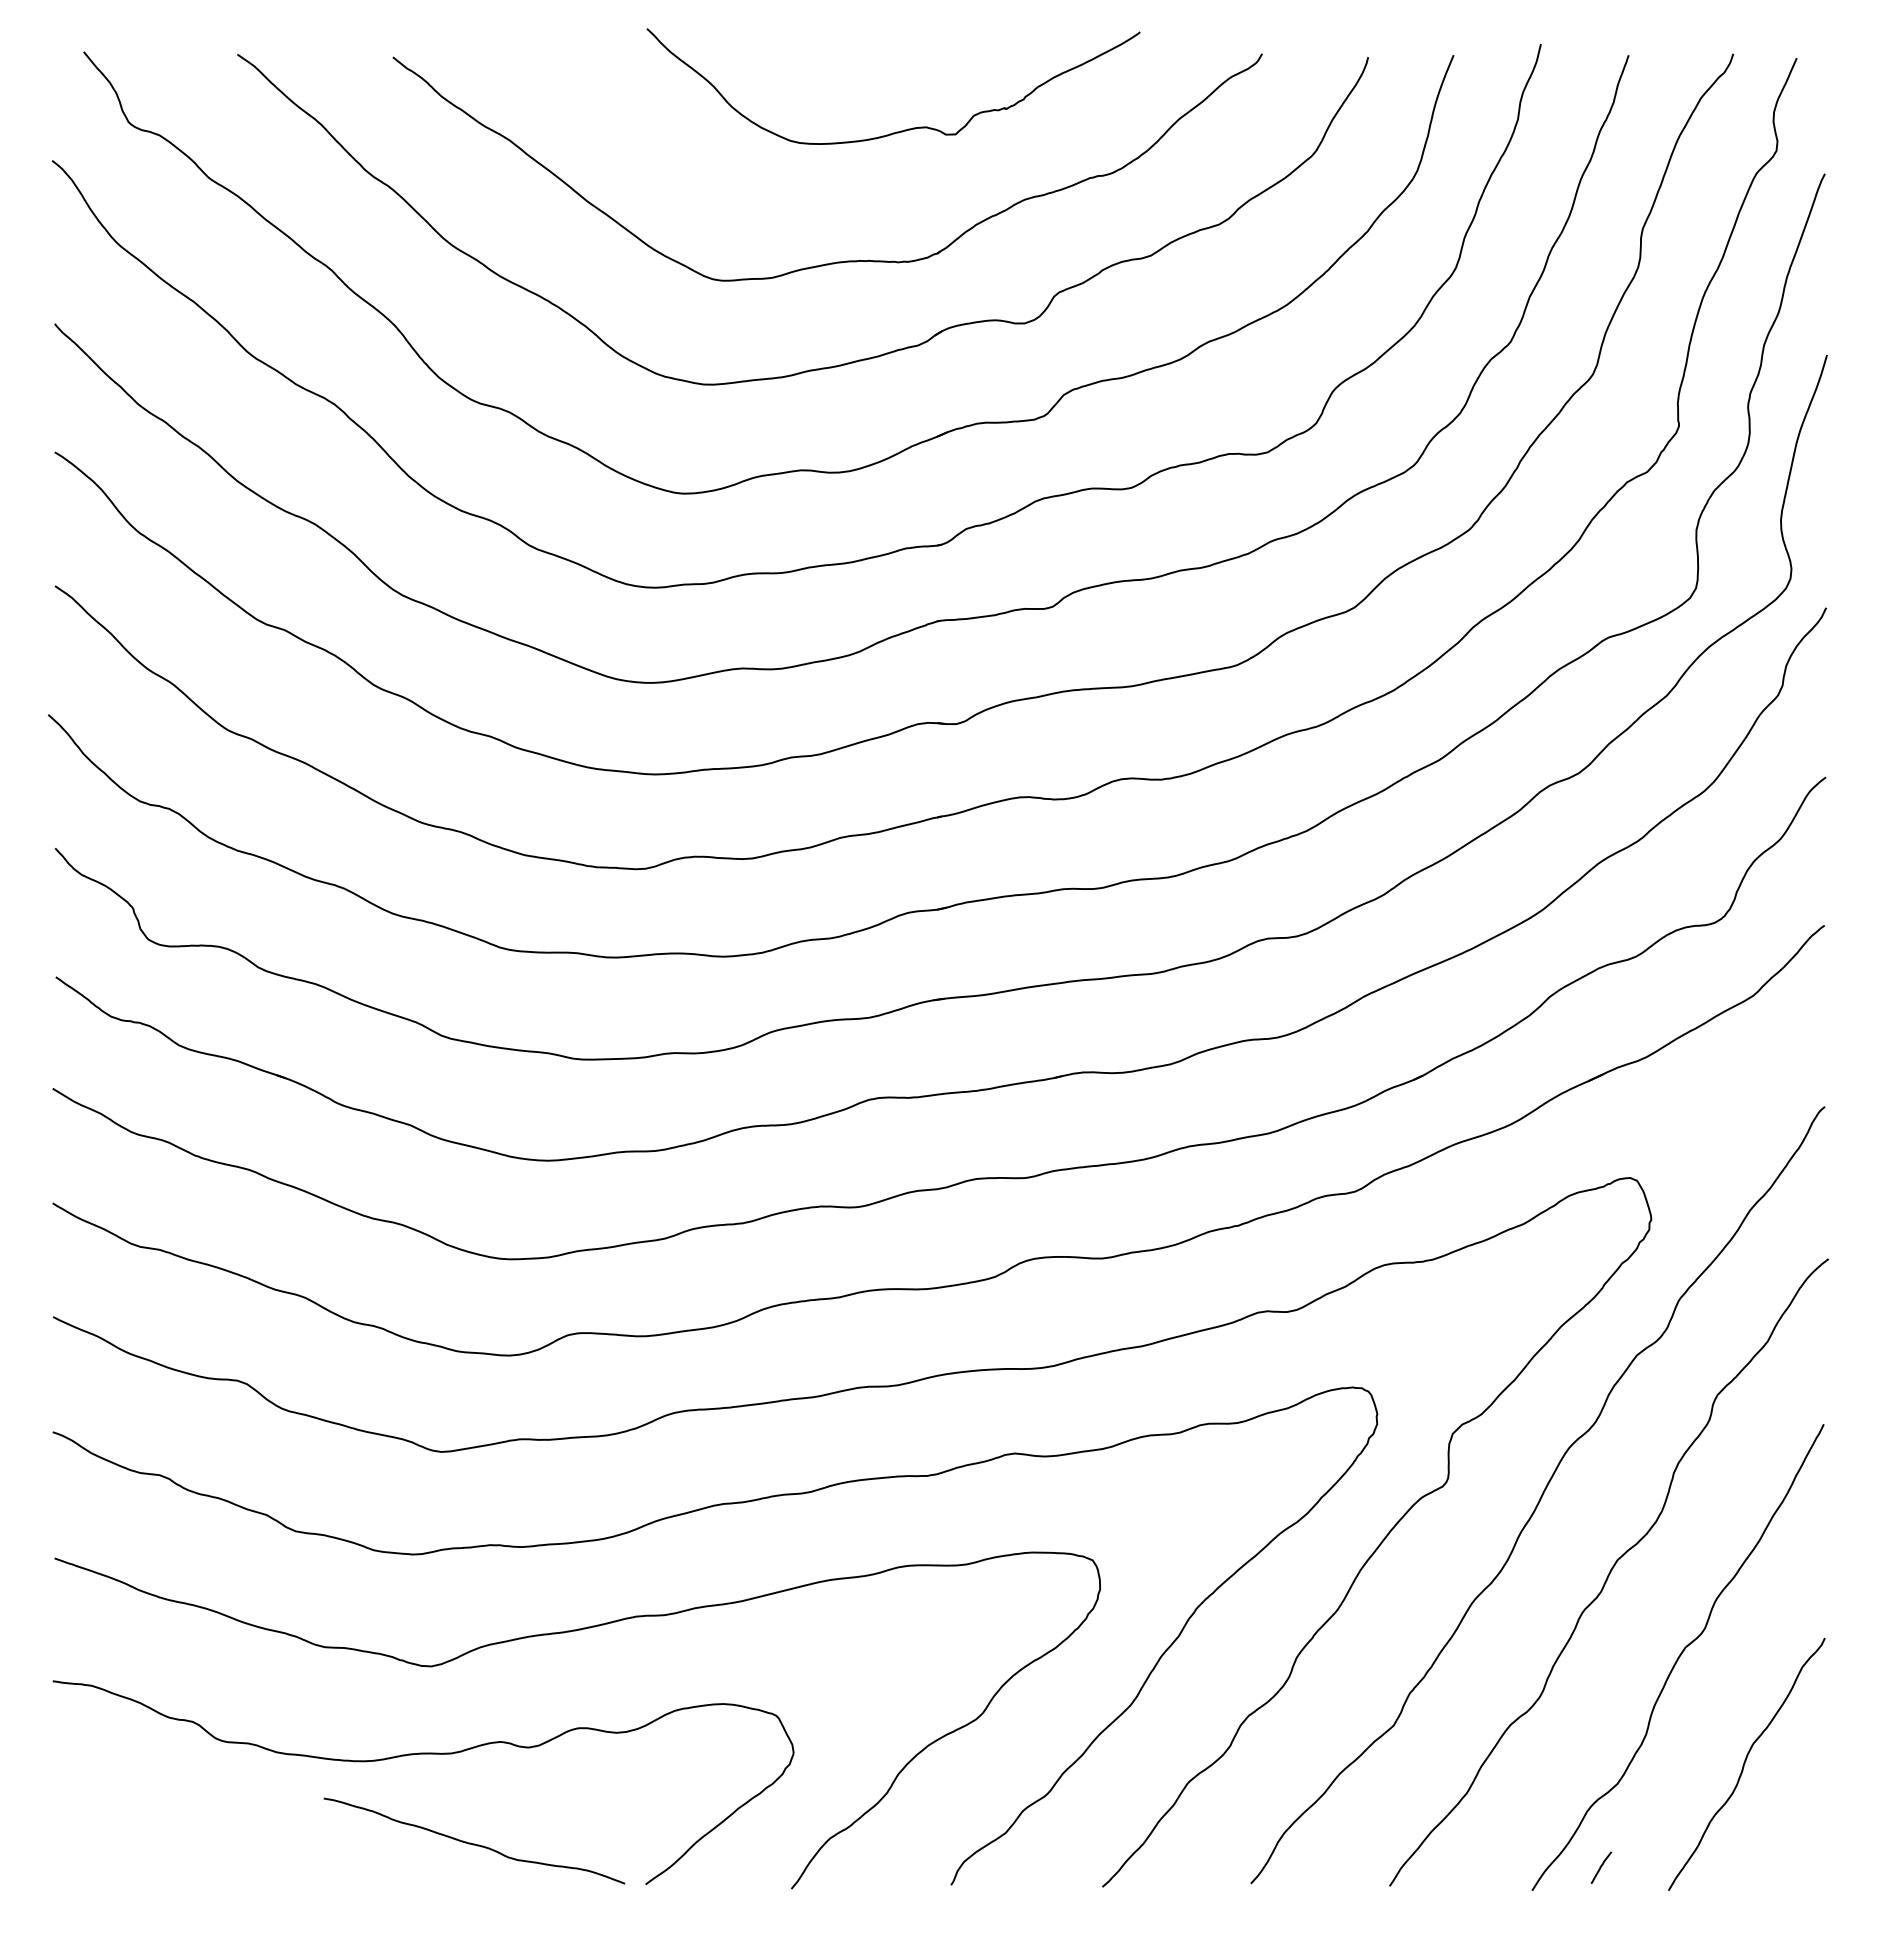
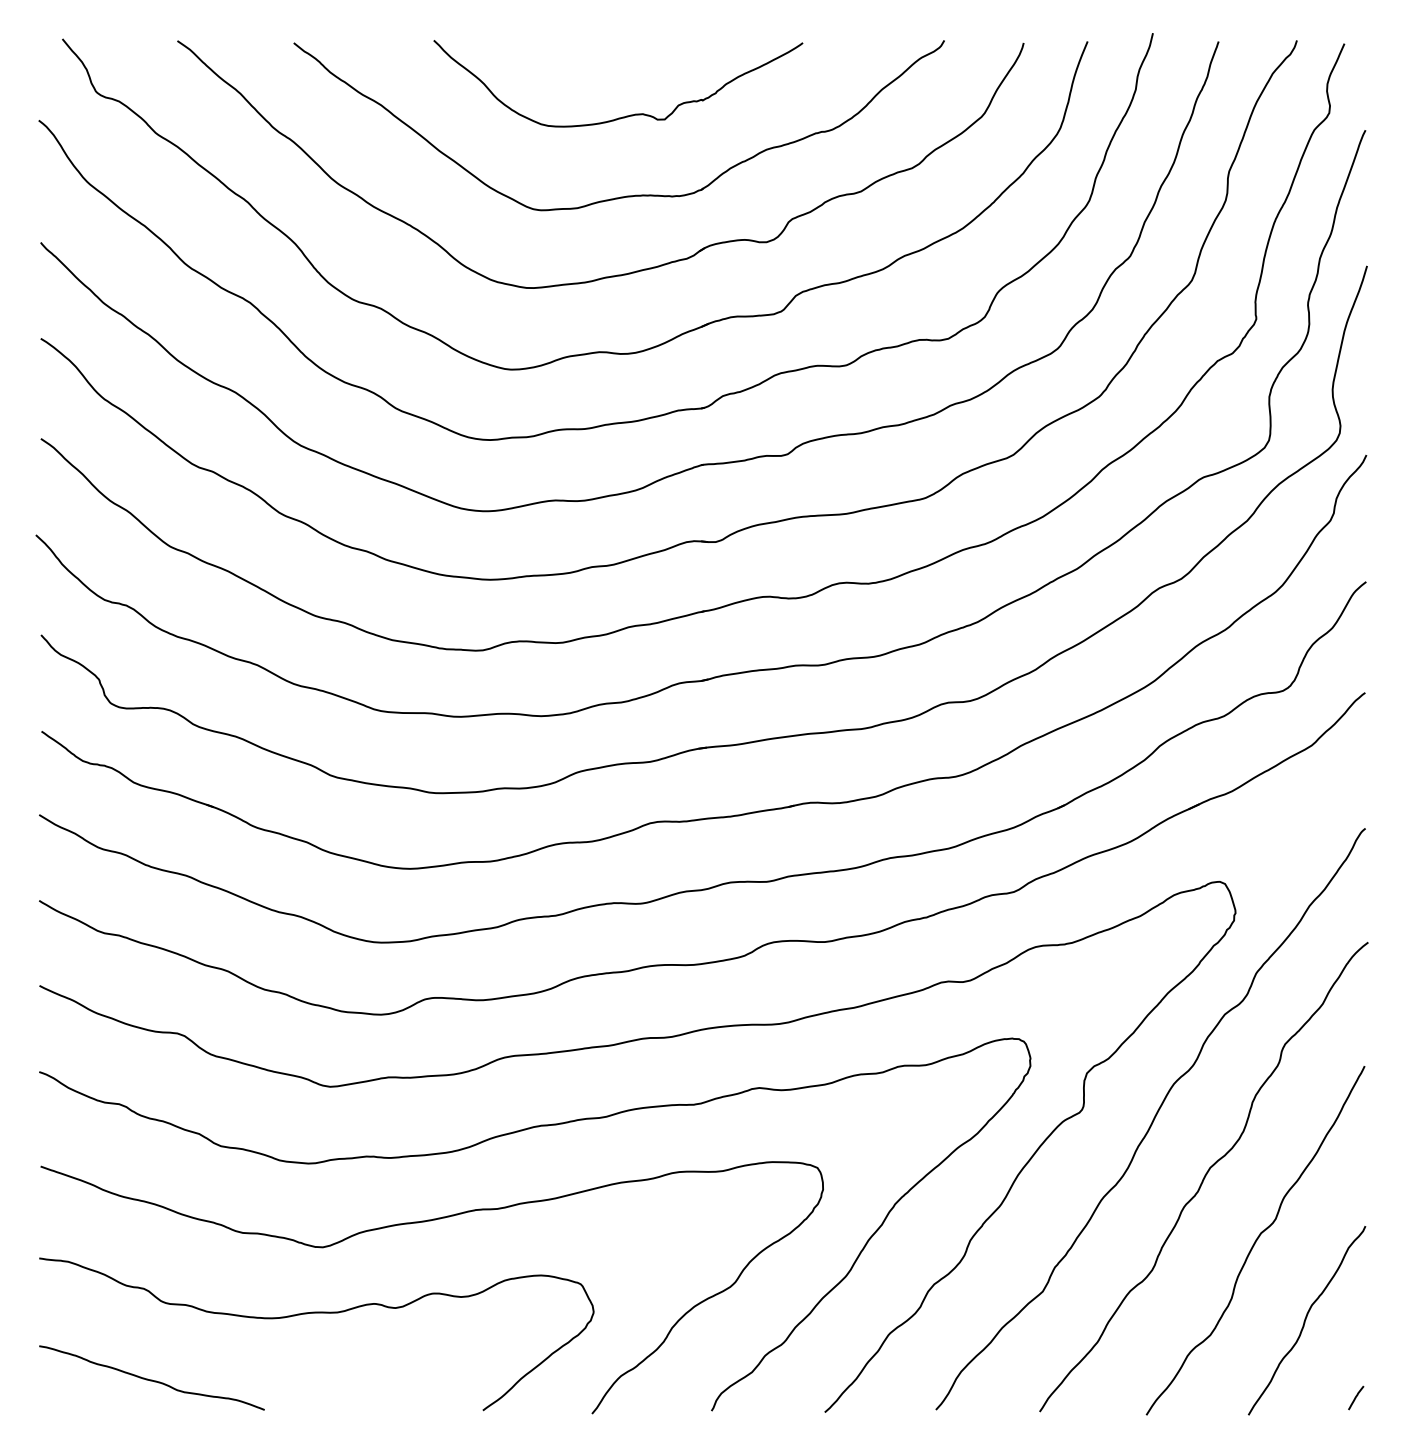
part: (904, 129) -> (626, 115), moved
curve: (474, 1843) -> (152, 1379), moved
line: (1601, 1867) -> (1356, 1397), moved

